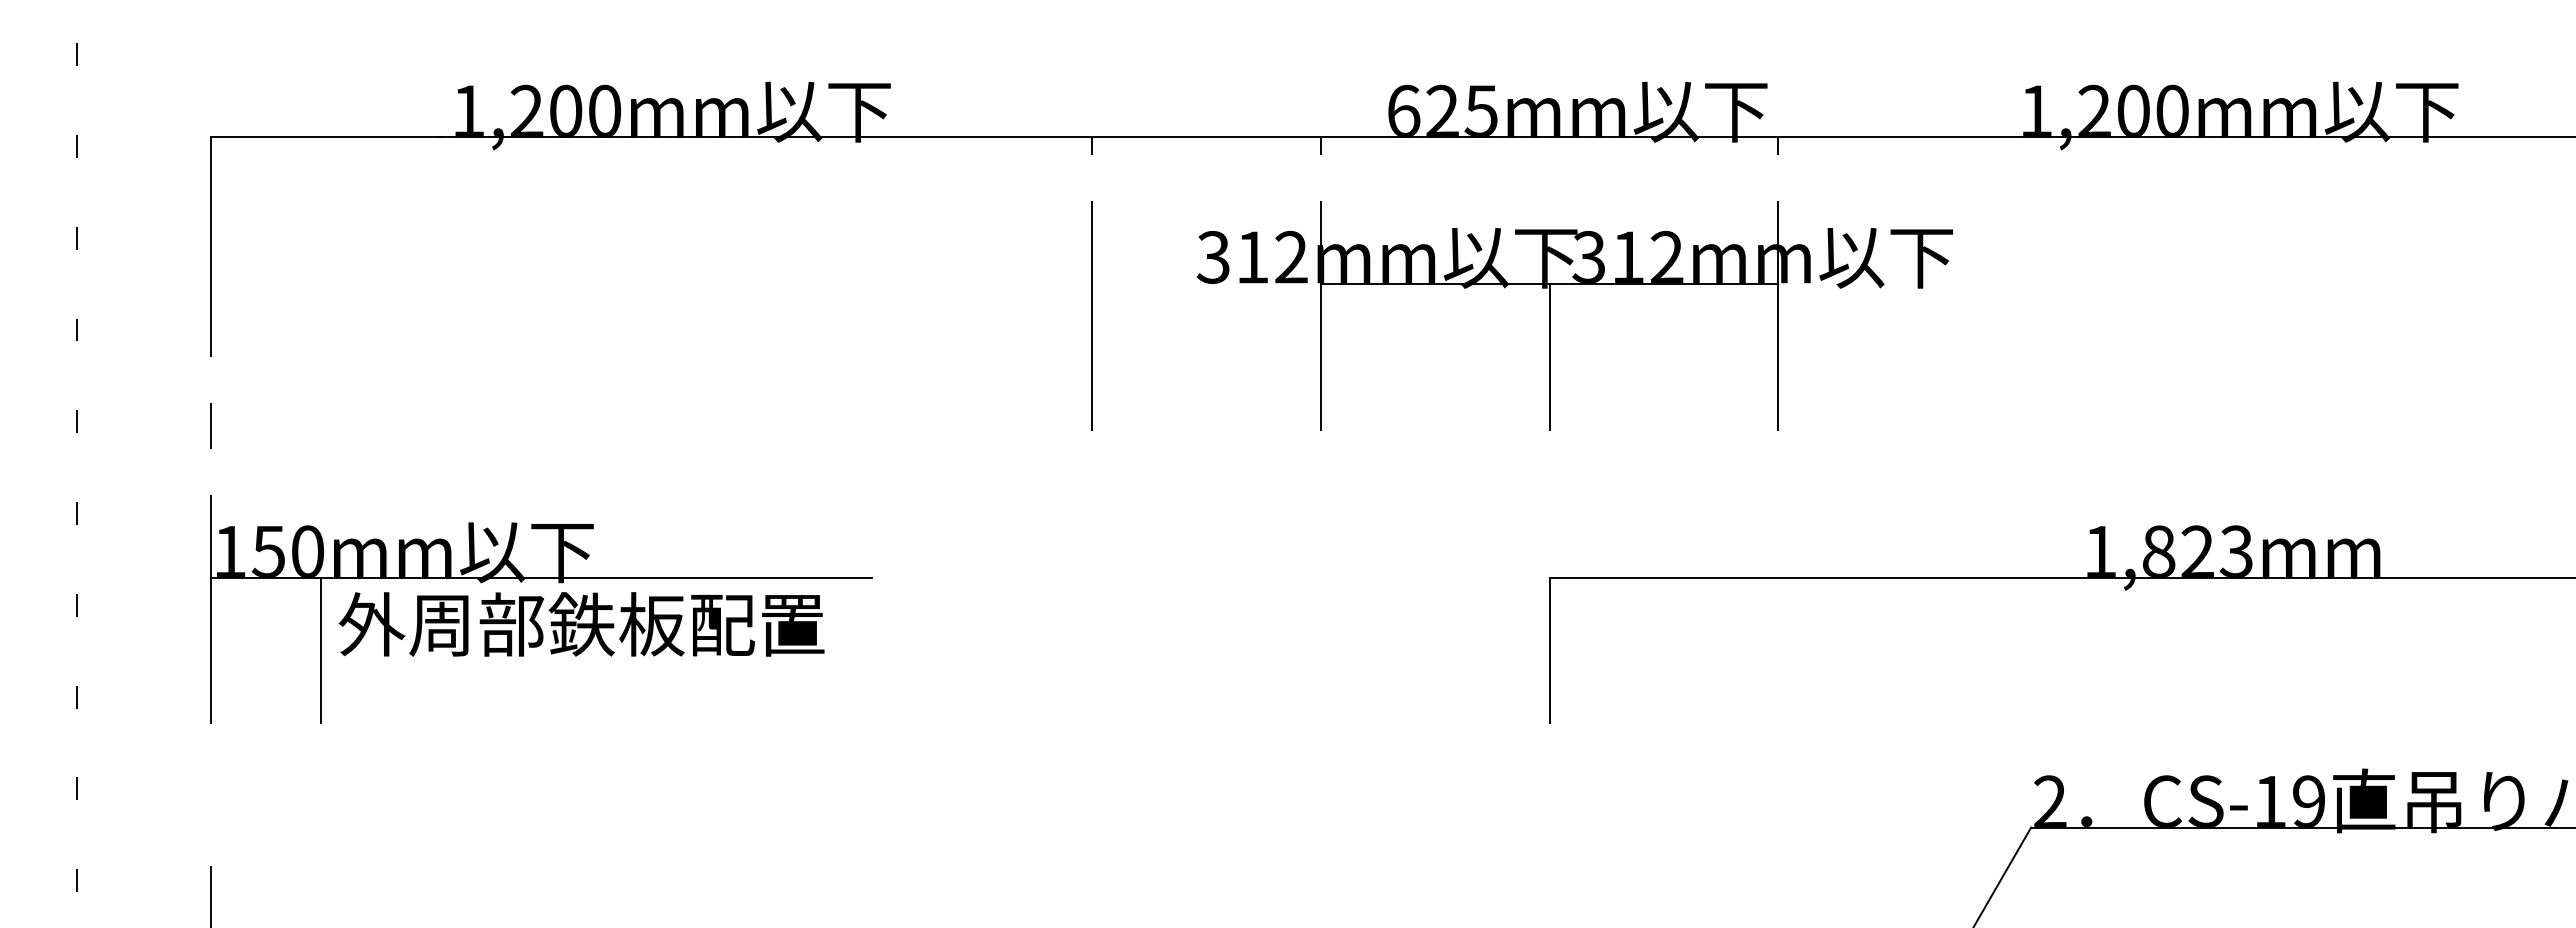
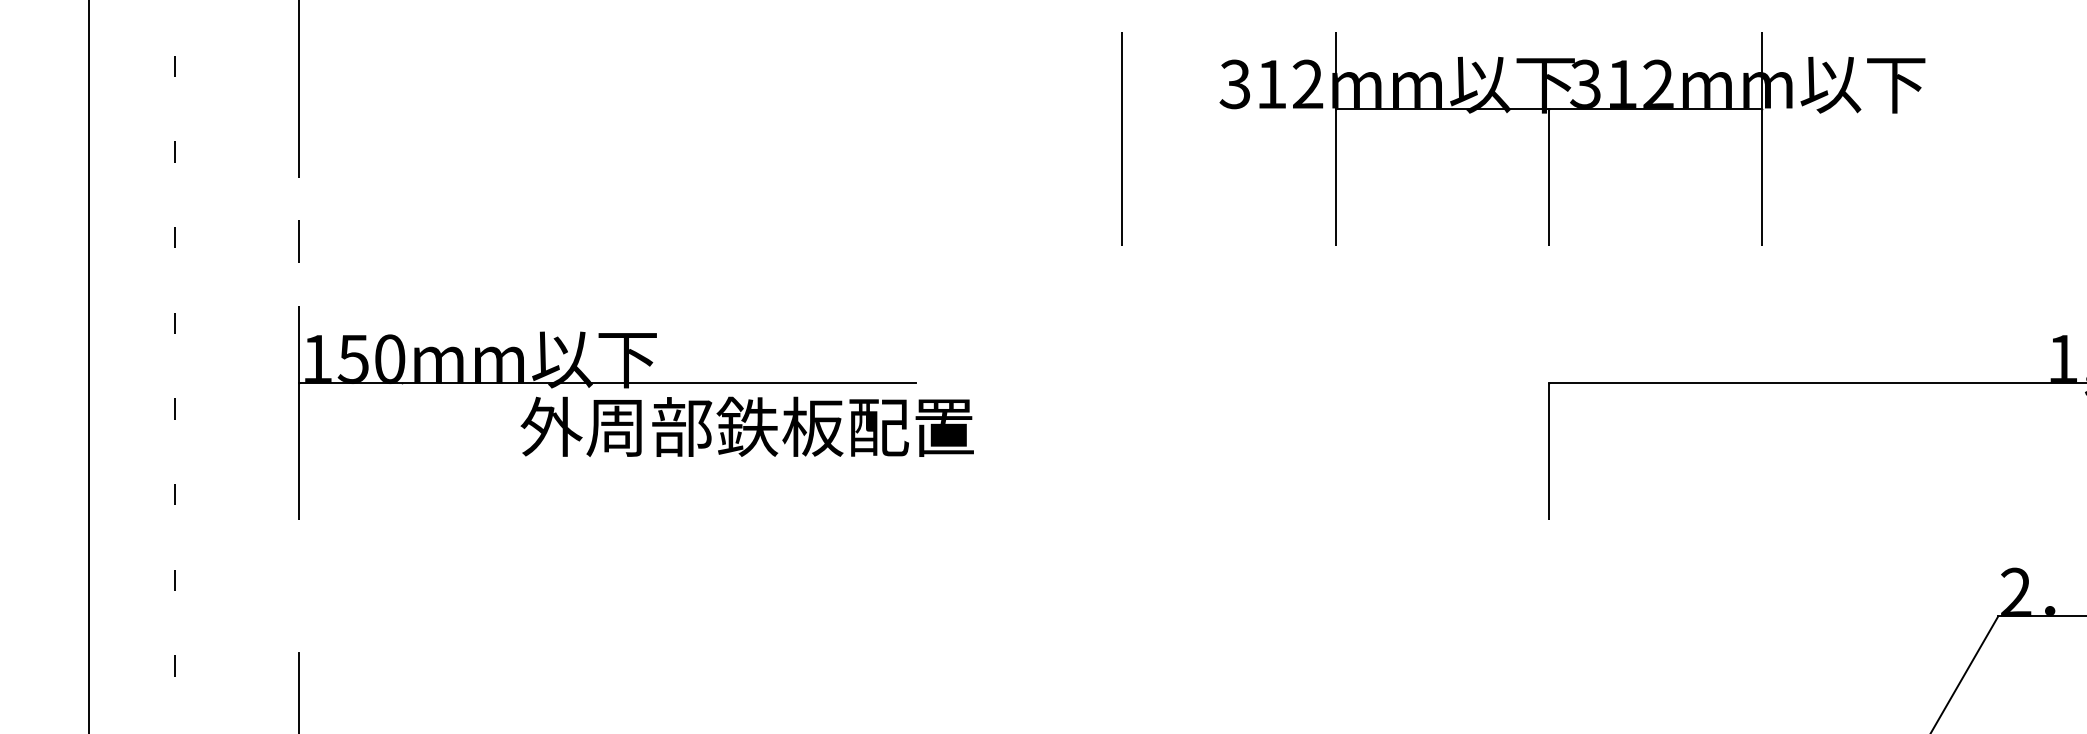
text: (581, 624) -> (747, 426), moved
line: (320, 650) -> (401, 451), removed

